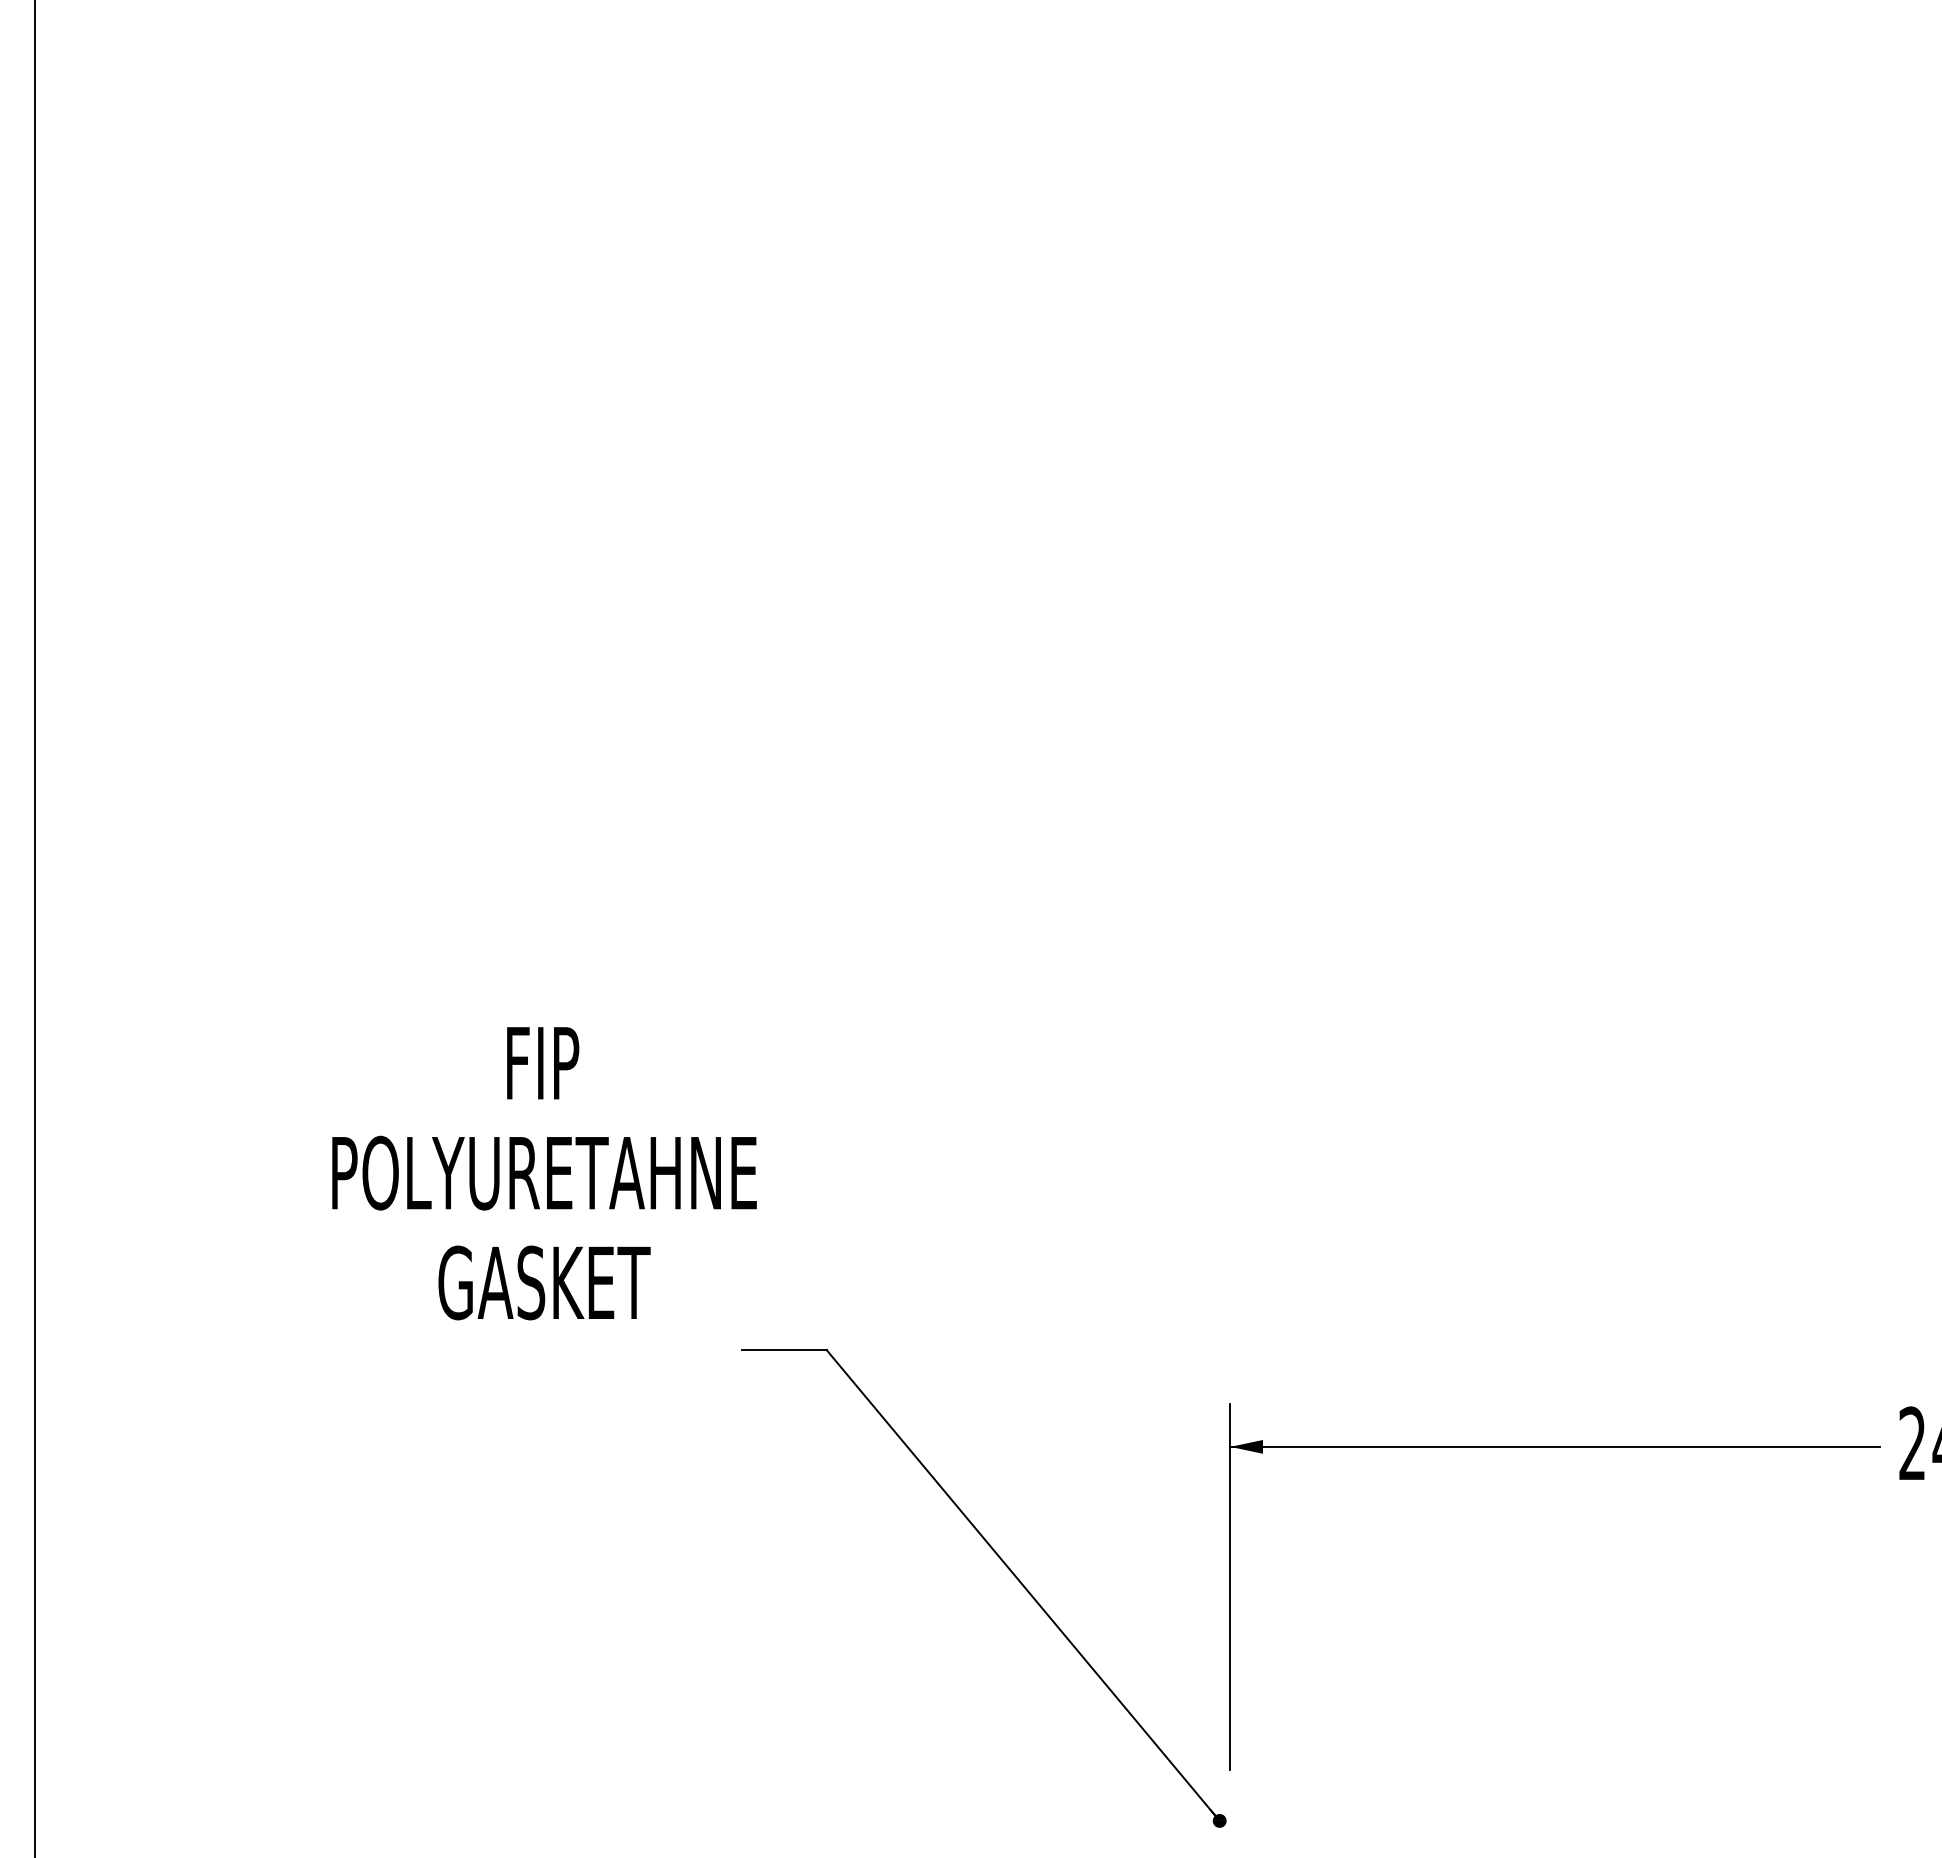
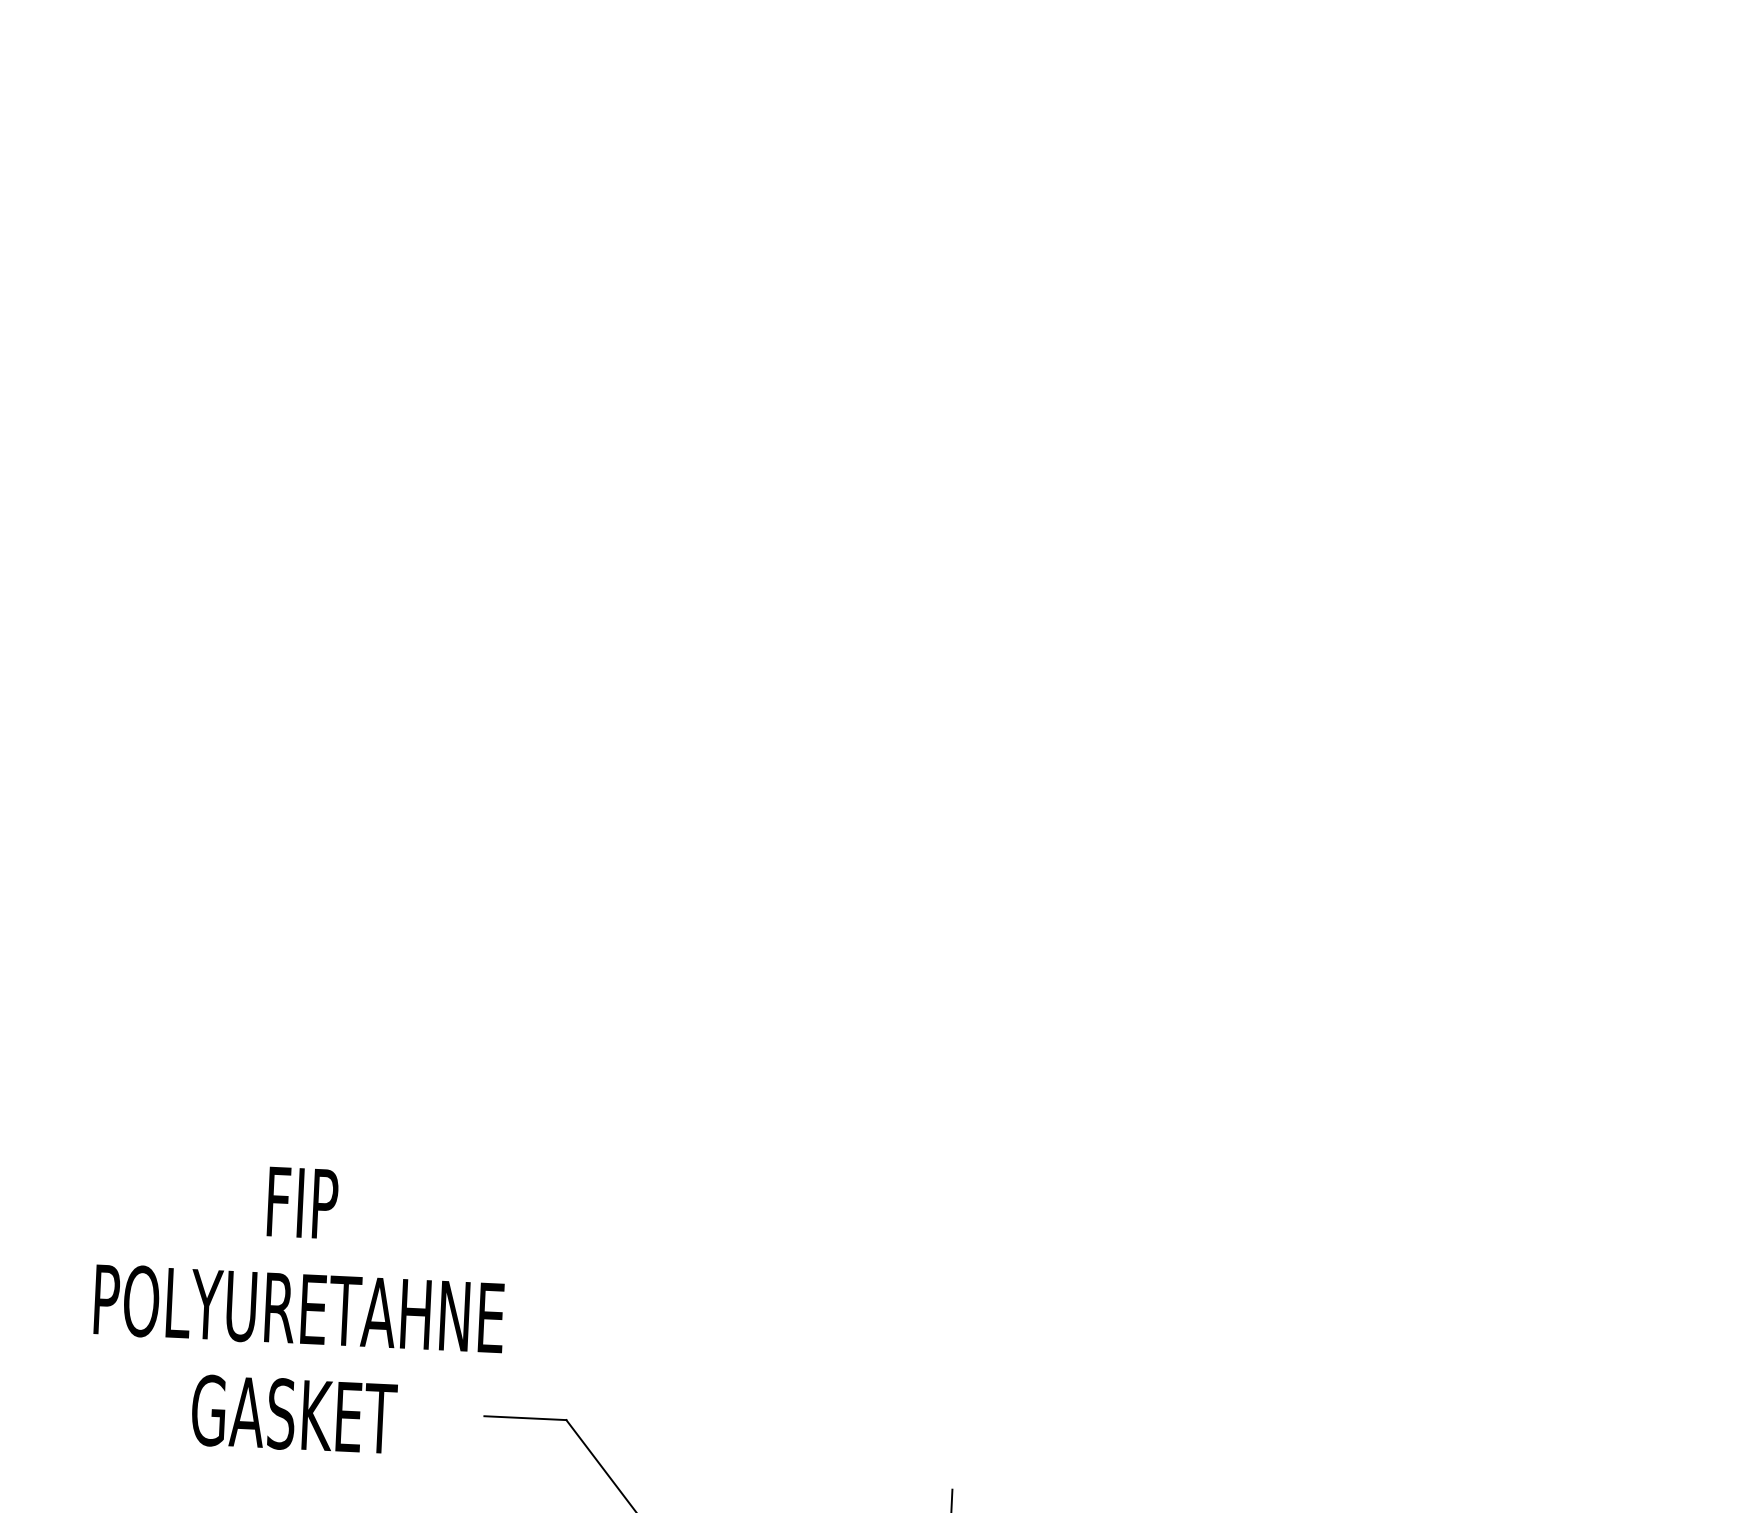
text: (544, 1173) -> (299, 1309), moved

